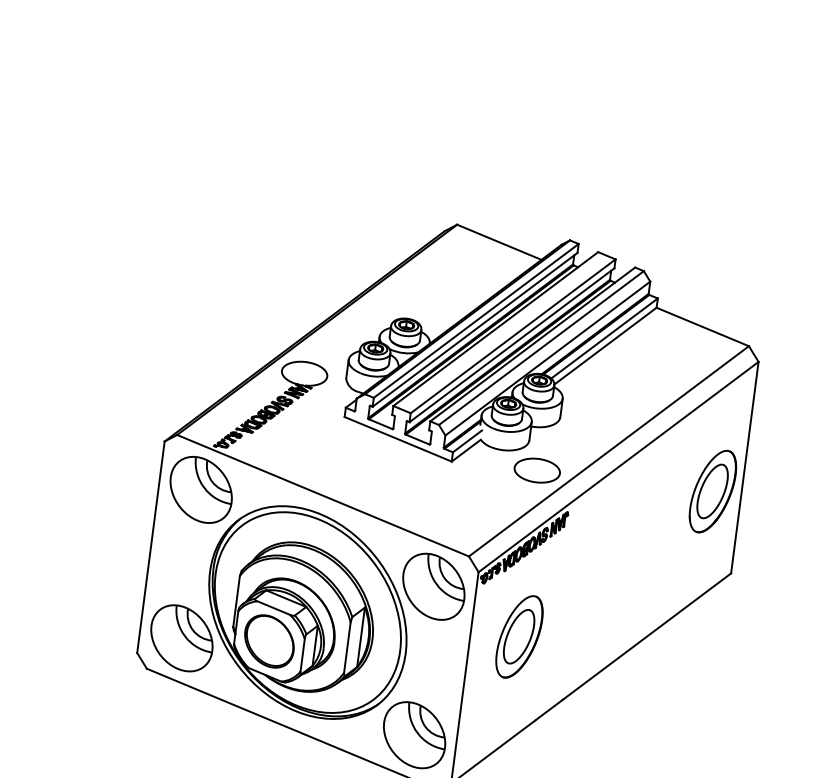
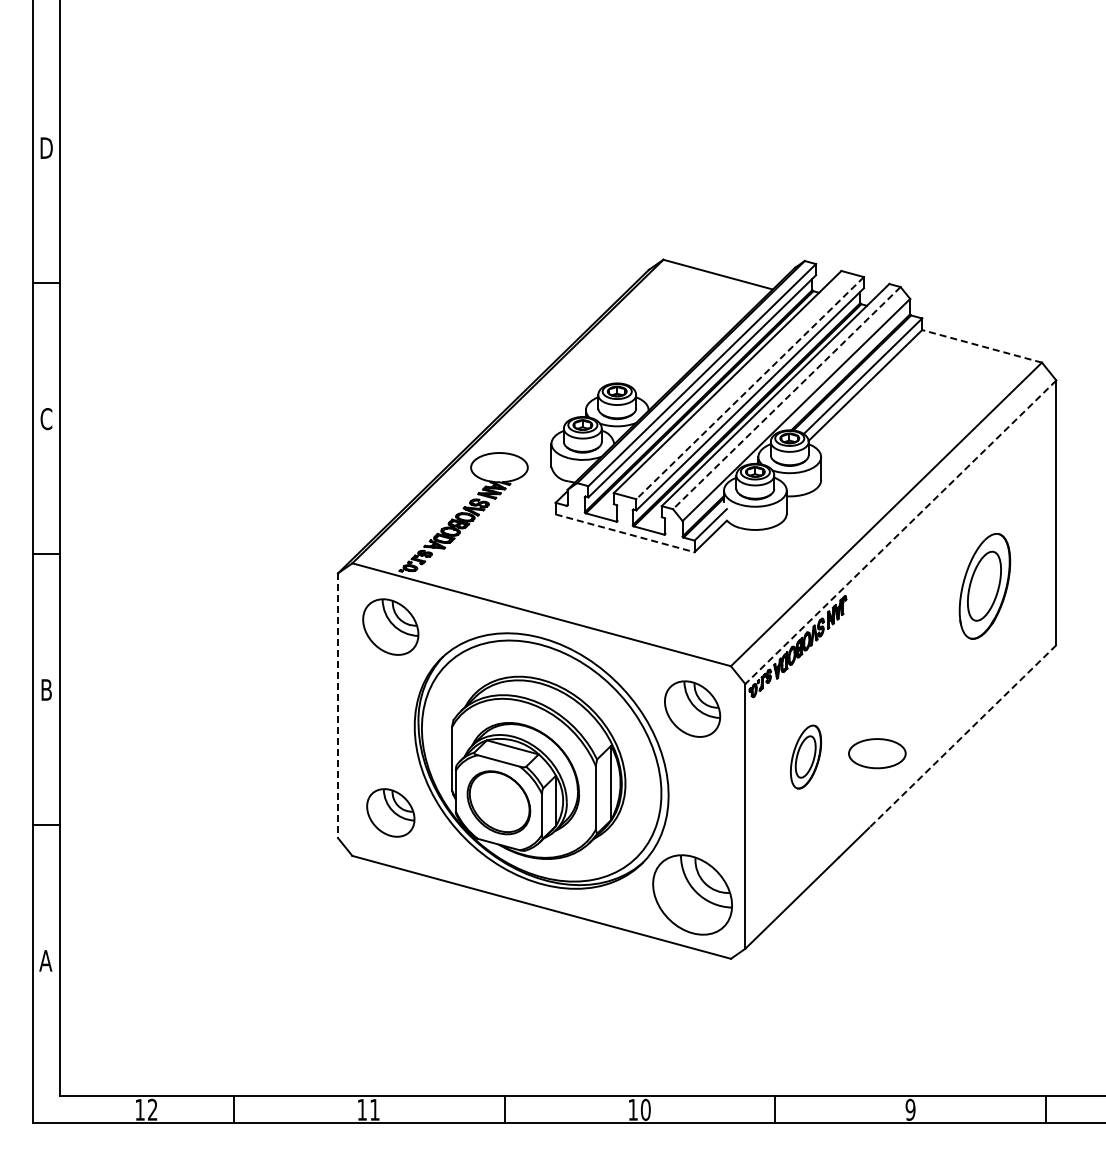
line: (702, 327) -> (981, 346), solid -> dashed
line: (512, 336) -> (749, 388), solid -> dashed
line: (541, 348) -> (786, 398), solid -> dashed
line: (398, 439) -> (625, 533), solid -> dashed
line: (618, 467) -> (900, 532), solid -> dashed
part: (537, 470) -> (877, 753), moved
part: (201, 489) -> (390, 626), size x0.7
part: (712, 491) -> (984, 586), moved
line: (151, 547) -> (338, 706), solid -> dashed
part: (433, 586) -> (692, 708), size x0.7
part: (519, 636) -> (805, 756), size x0.6
line: (646, 636) -> (962, 736), solid -> dashed
part: (181, 637) -> (390, 812), size x0.6

